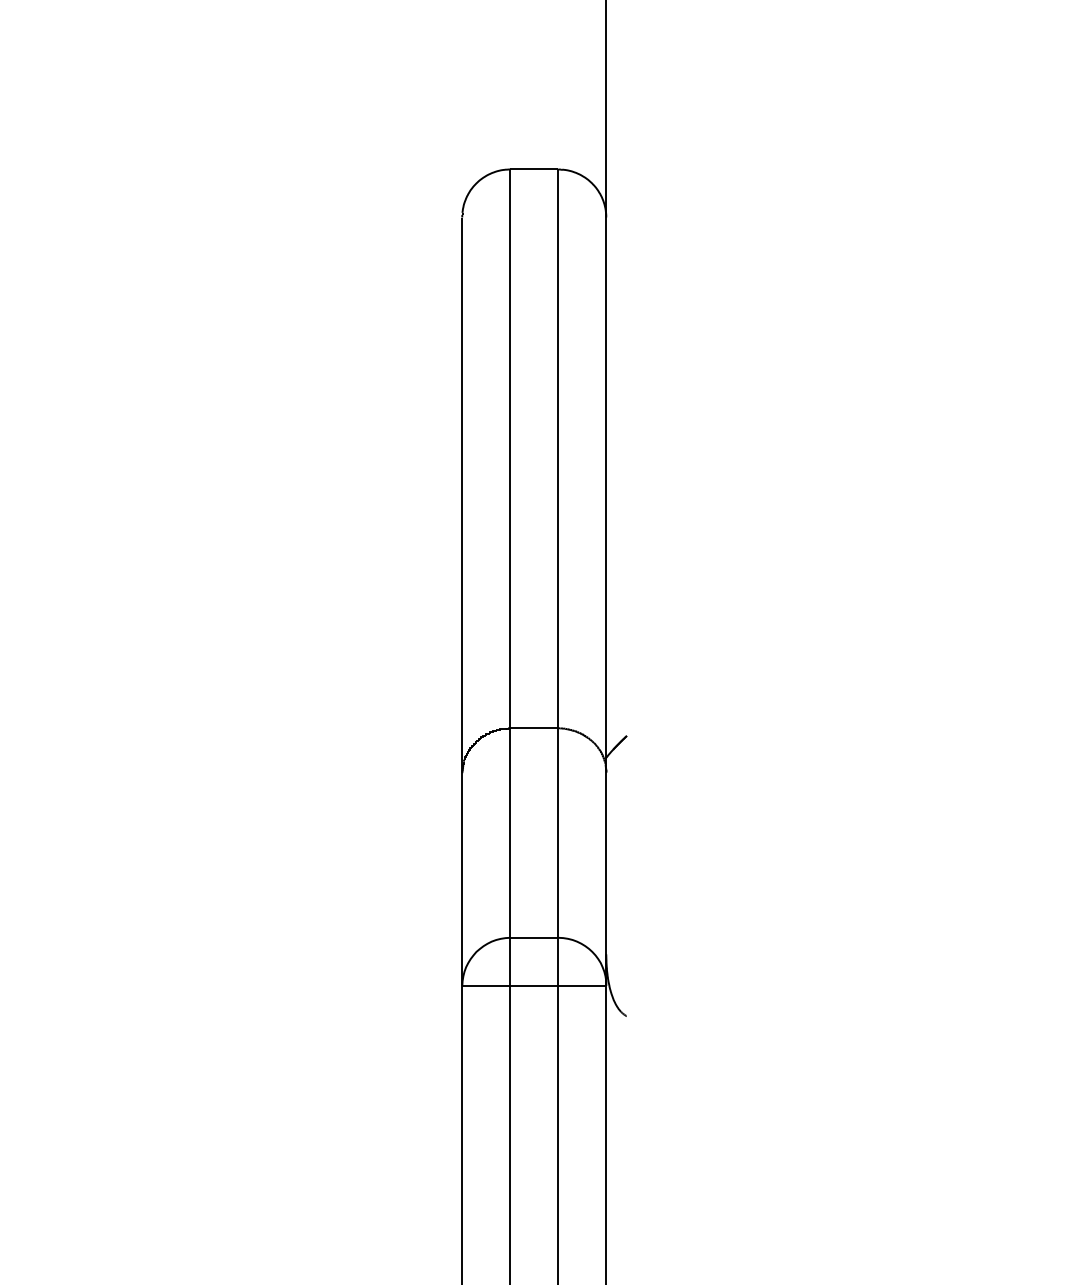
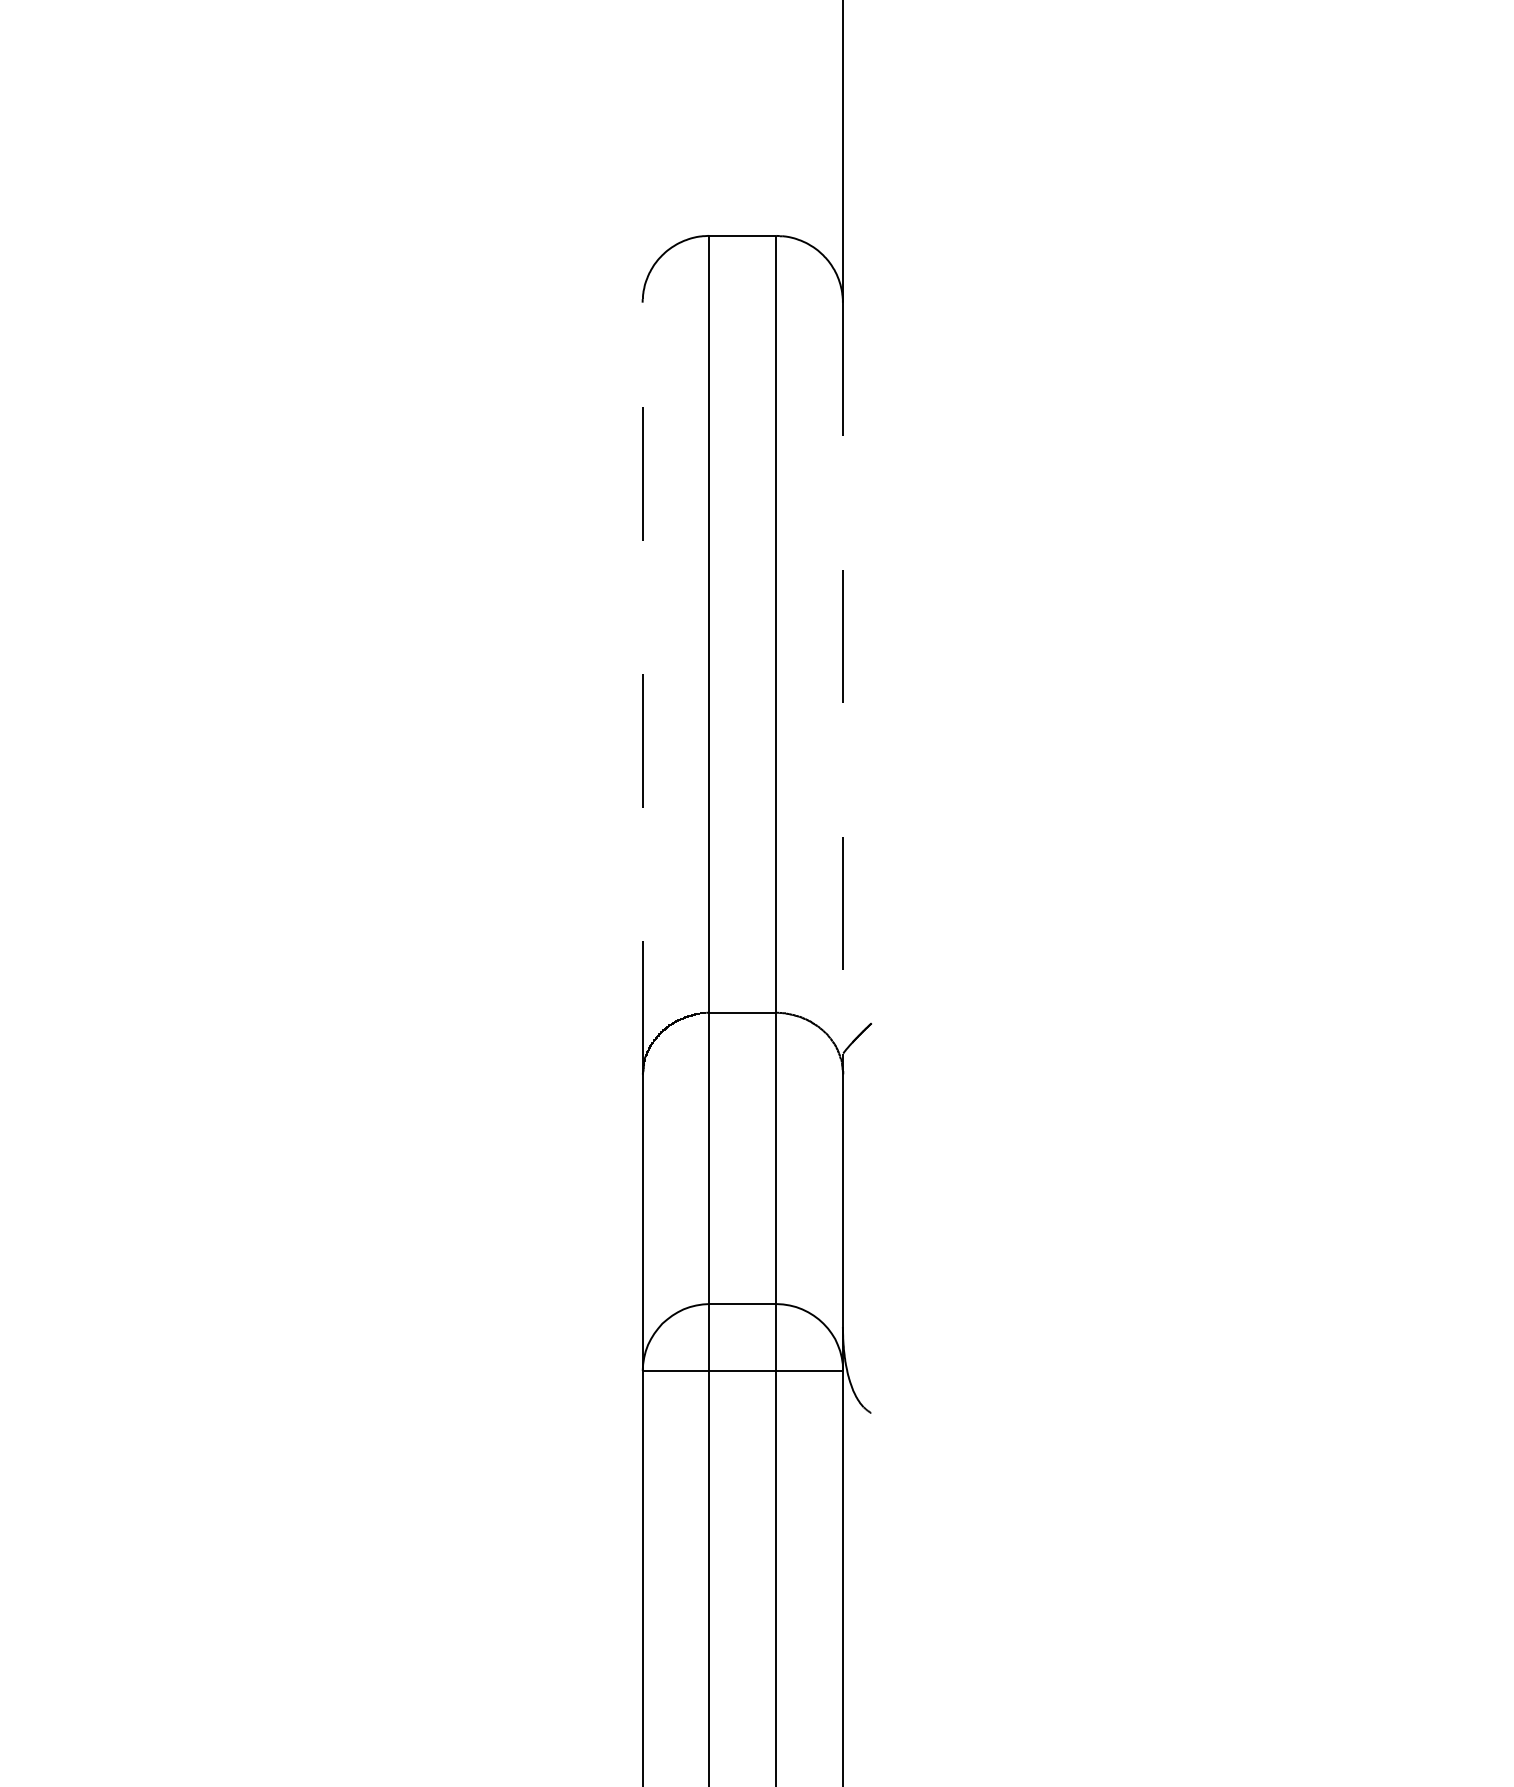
line: (606, 487) -> (842, 678), solid -> dashed
line: (462, 495) -> (642, 688), solid -> dashed

